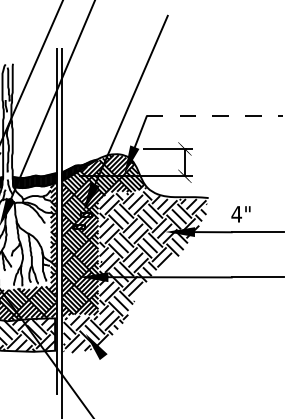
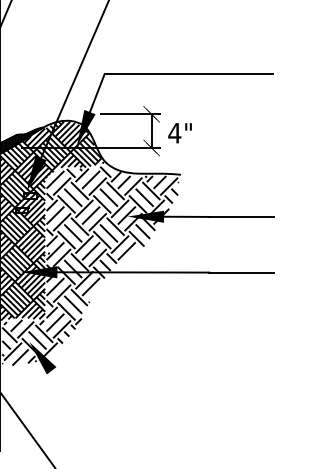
line: (215, 116) -> (189, 74), dashed -> solid
text: (240, 214) -> (179, 133), moved

